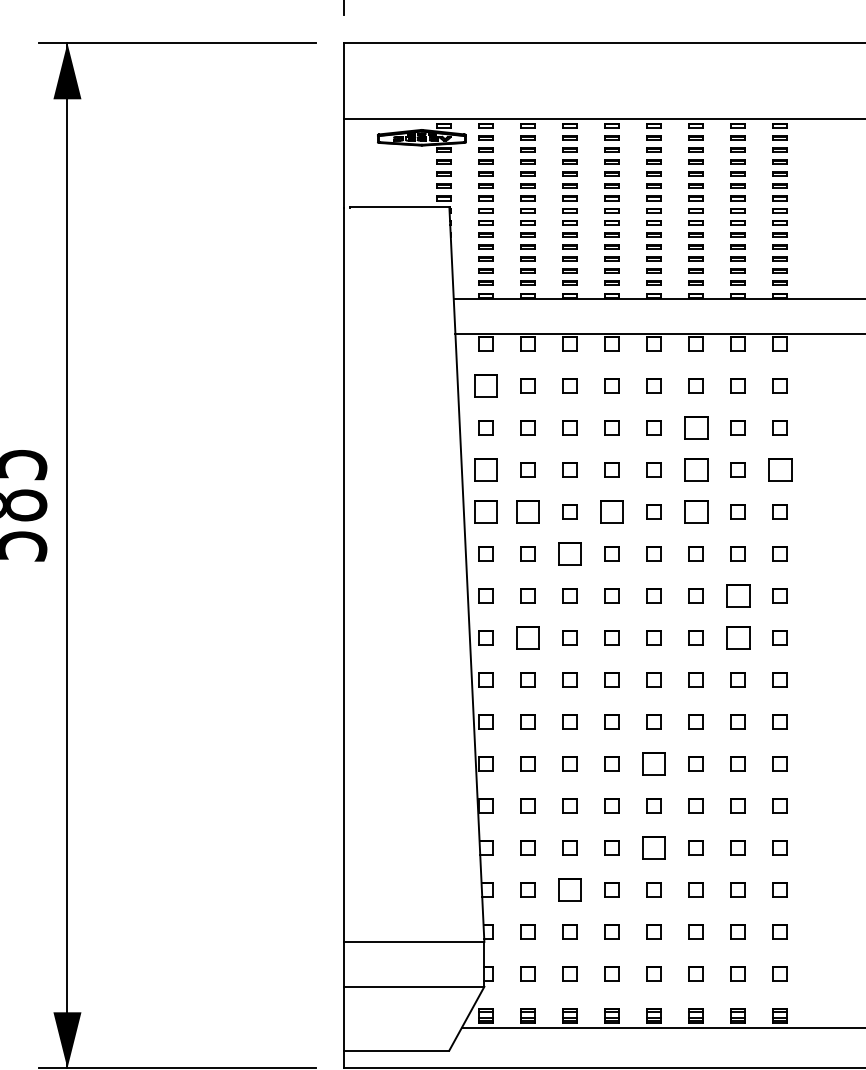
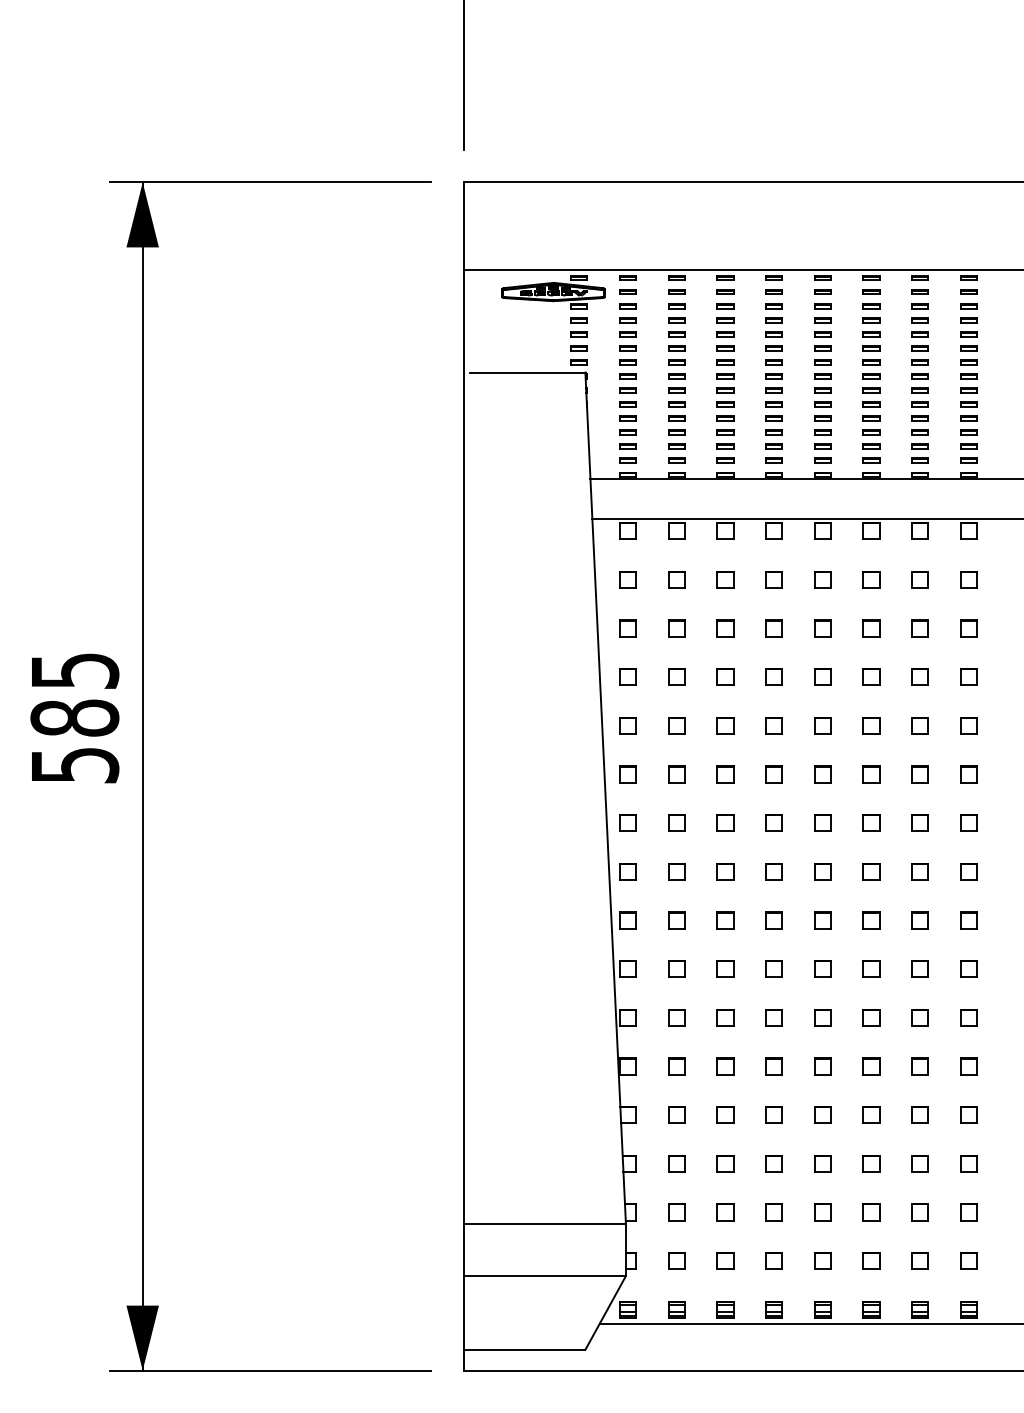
part: (485, 385) -> (627, 579), size x0.62
part: (696, 428) -> (871, 628), size x0.62
part: (485, 469) -> (627, 676), size x0.62
part: (696, 469) -> (871, 676), size x0.62
part: (779, 469) -> (968, 676), size x0.62
part: (485, 511) -> (627, 725), size x0.62
part: (527, 511) -> (676, 725), size x0.62
part: (611, 511) -> (773, 725), size x0.62
part: (696, 511) -> (871, 725), size x0.62
part: (570, 554) -> (725, 774), size x0.62
part: (737, 595) -> (919, 822), size x0.62
part: (527, 637) -> (676, 871), size x0.62
part: (737, 637) -> (919, 871), size x0.62
part: (653, 763) -> (822, 1017), size x0.62
part: (653, 847) -> (822, 1114), size x0.62
part: (570, 889) -> (725, 1163), size x0.62

